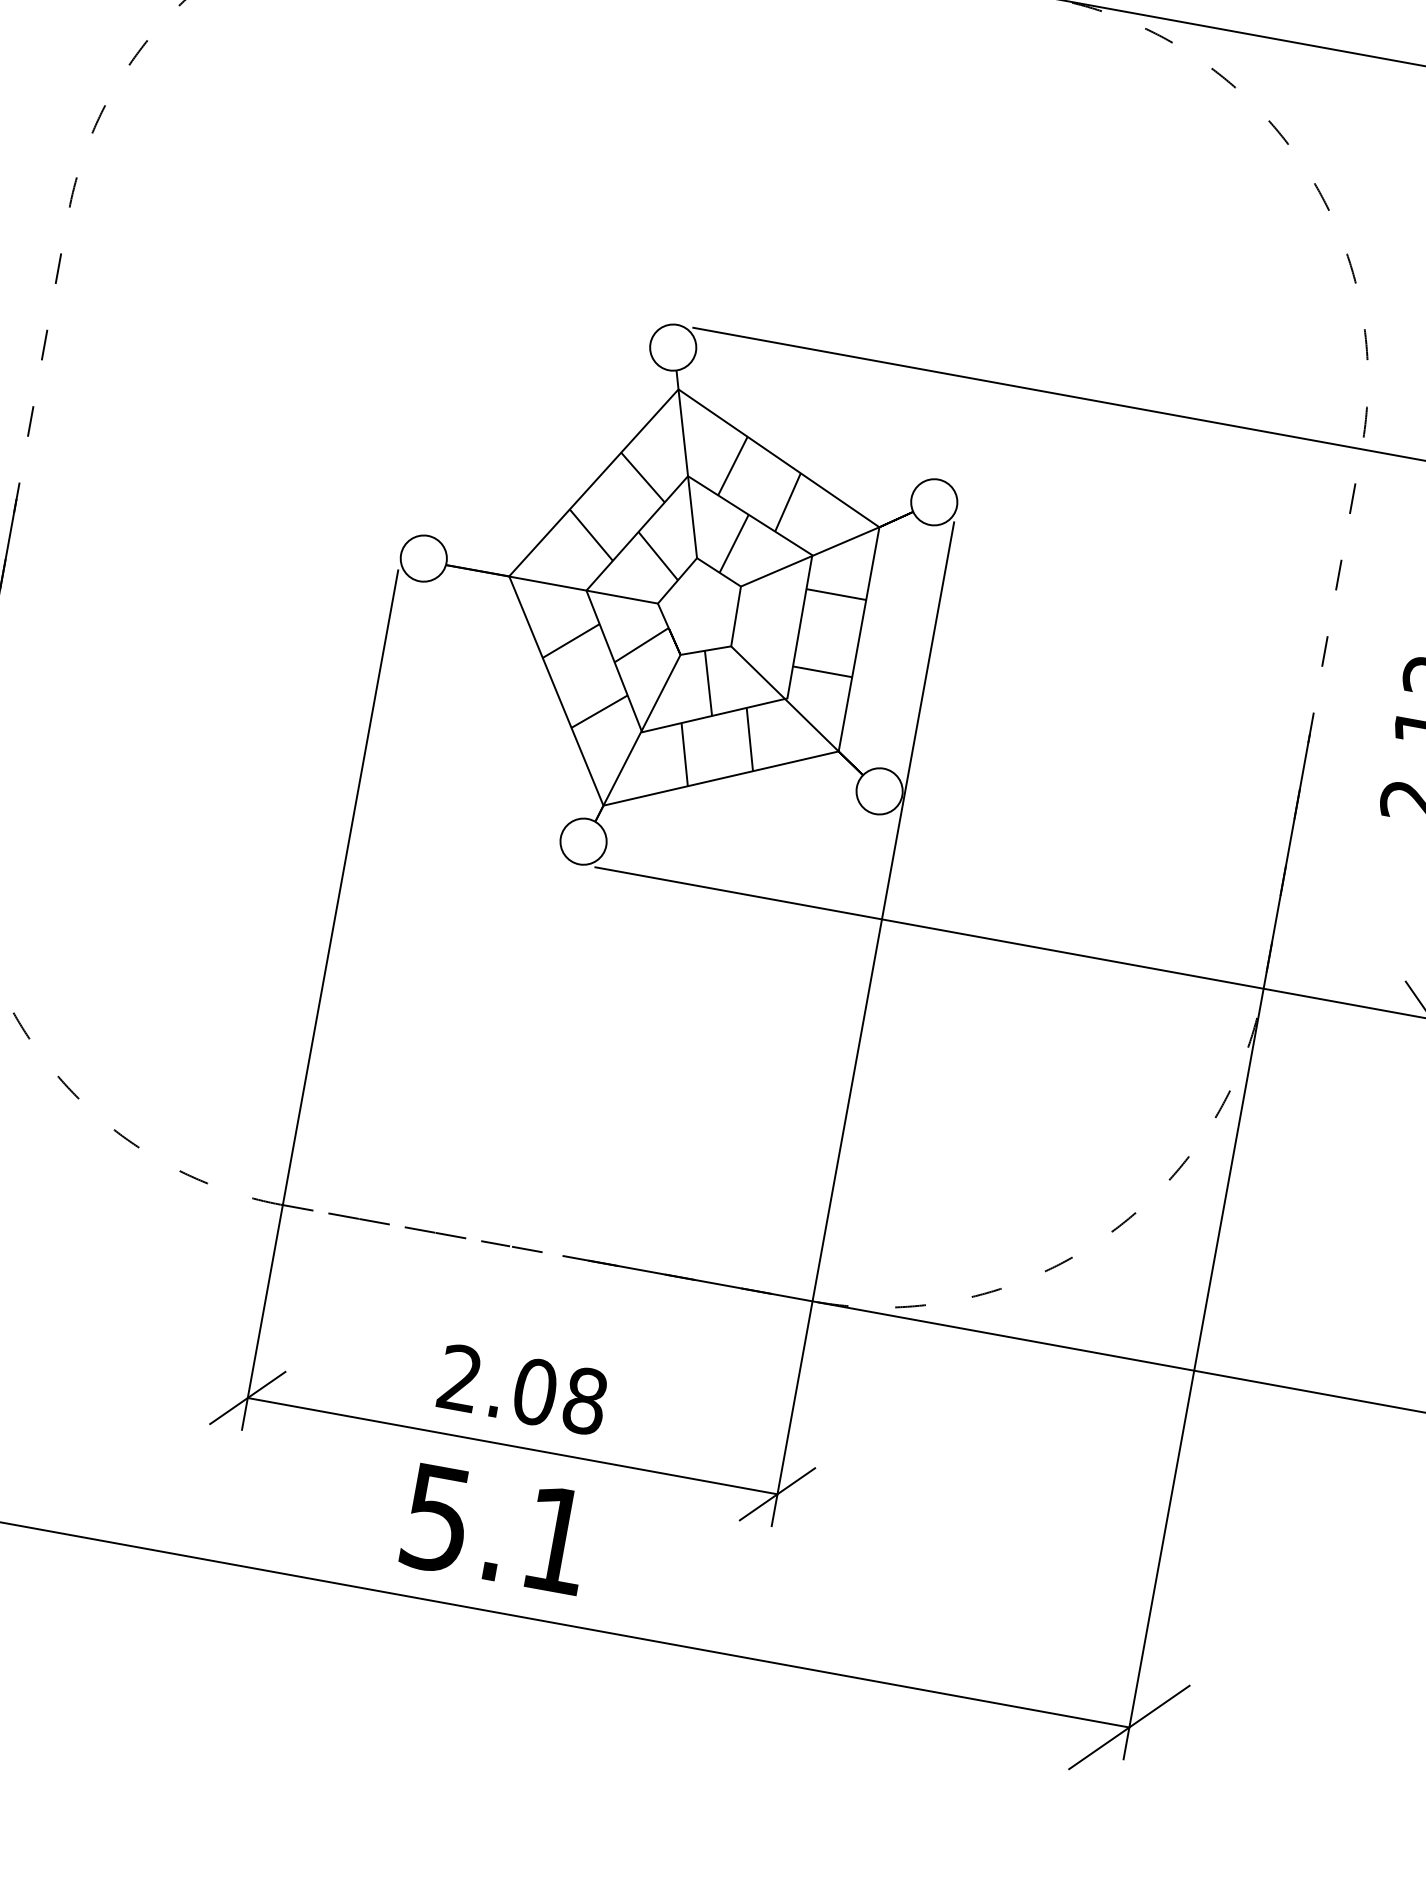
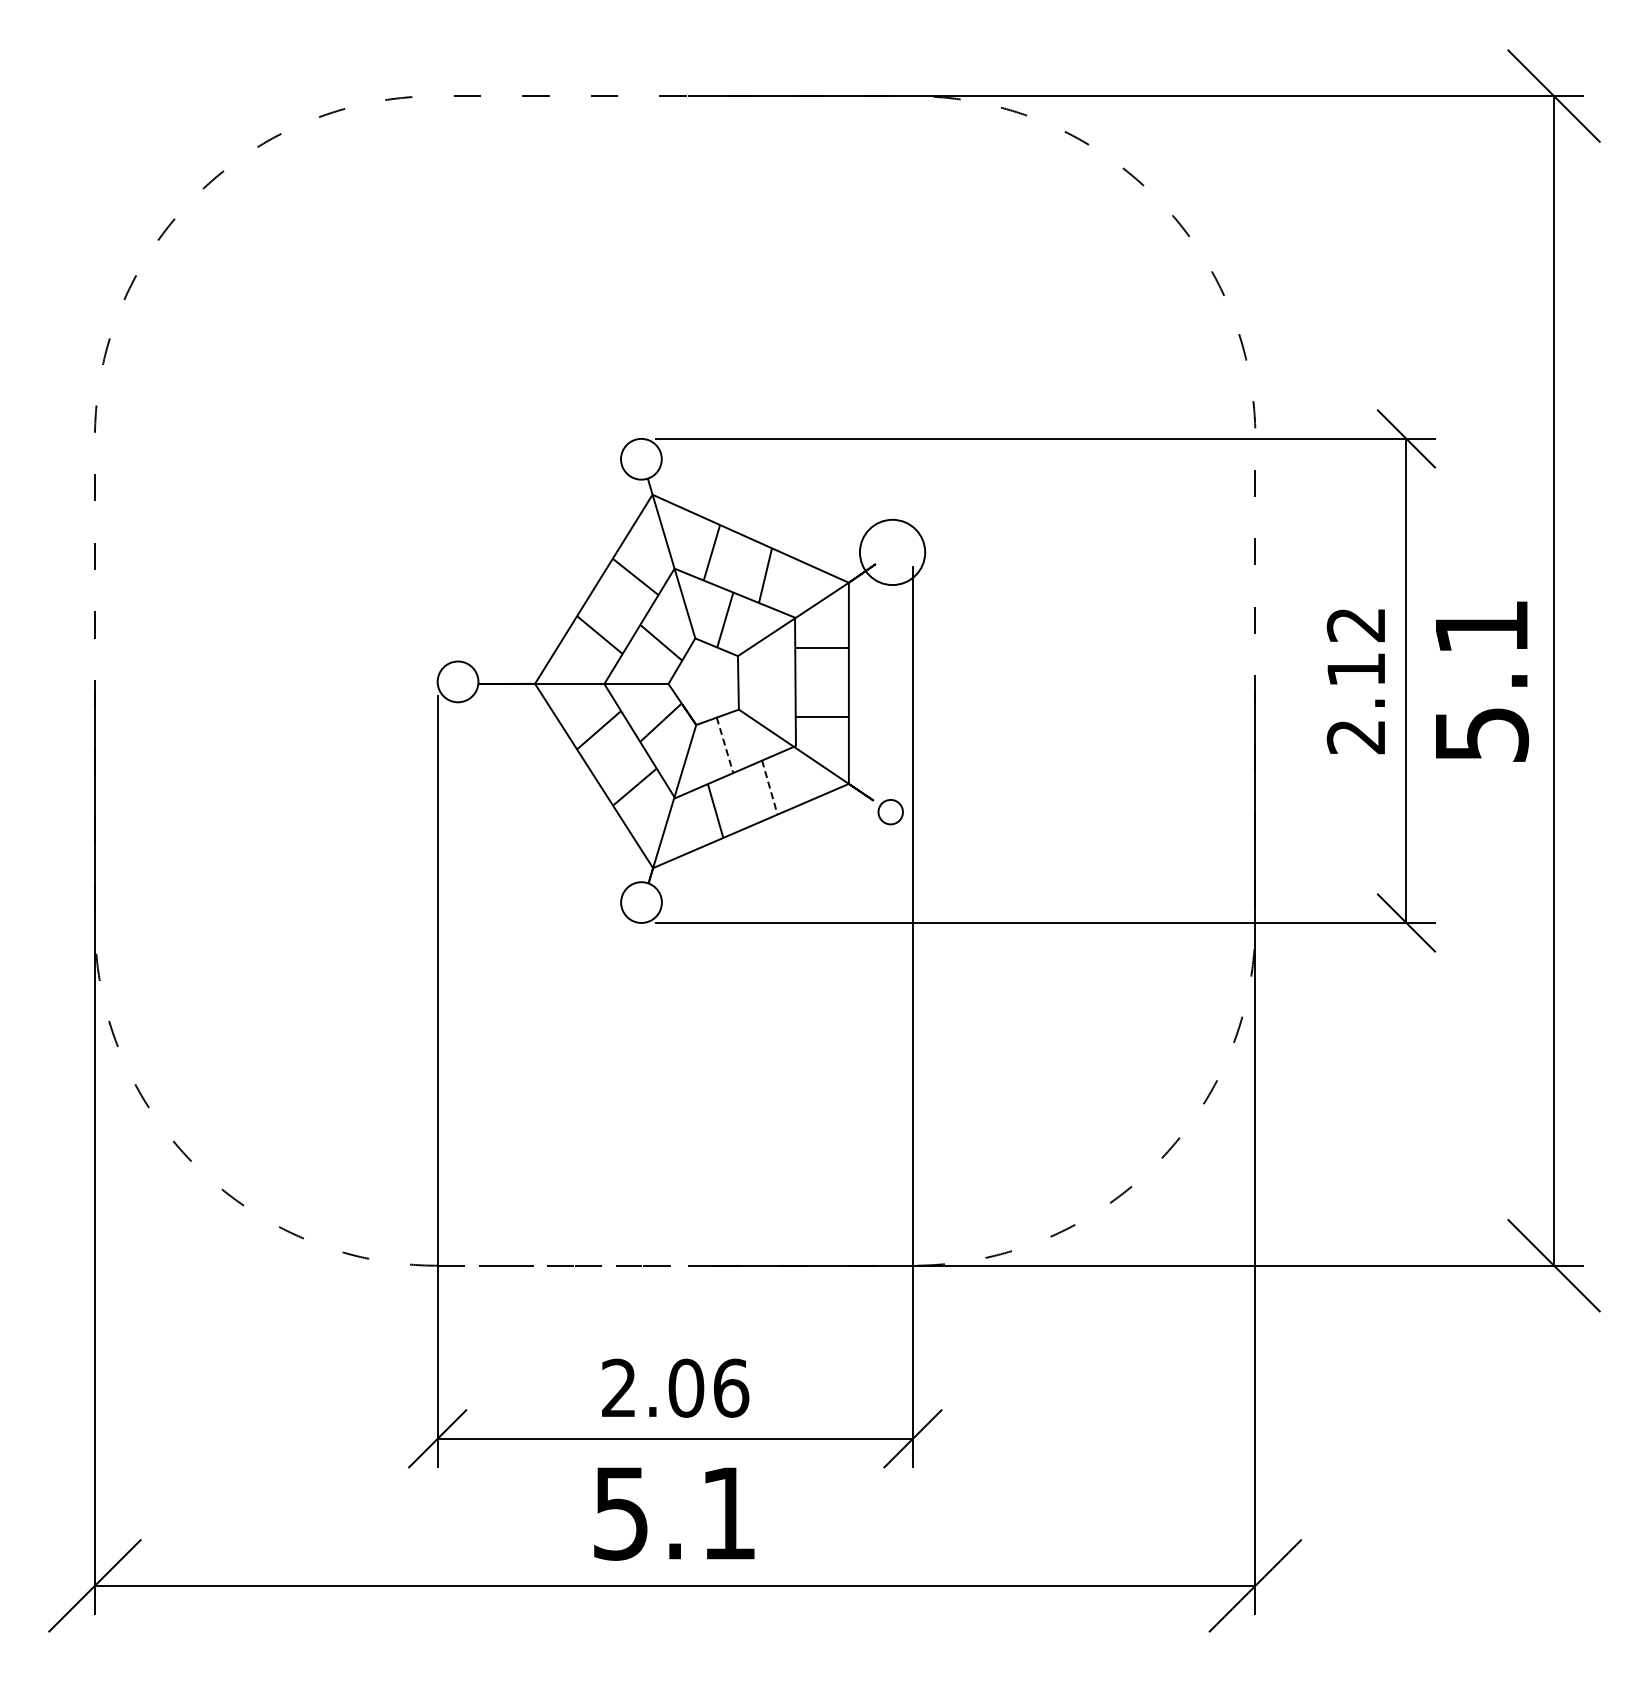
circle: (934, 502) -> (892, 552), size x1.6
line: (708, 683) -> (725, 745), solid -> dashed
line: (749, 740) -> (769, 788), solid -> dashed
circle: (879, 790) -> (890, 811), size x0.6
text: (585, 1400) -> (731, 1387), 2.08 -> 2.06

